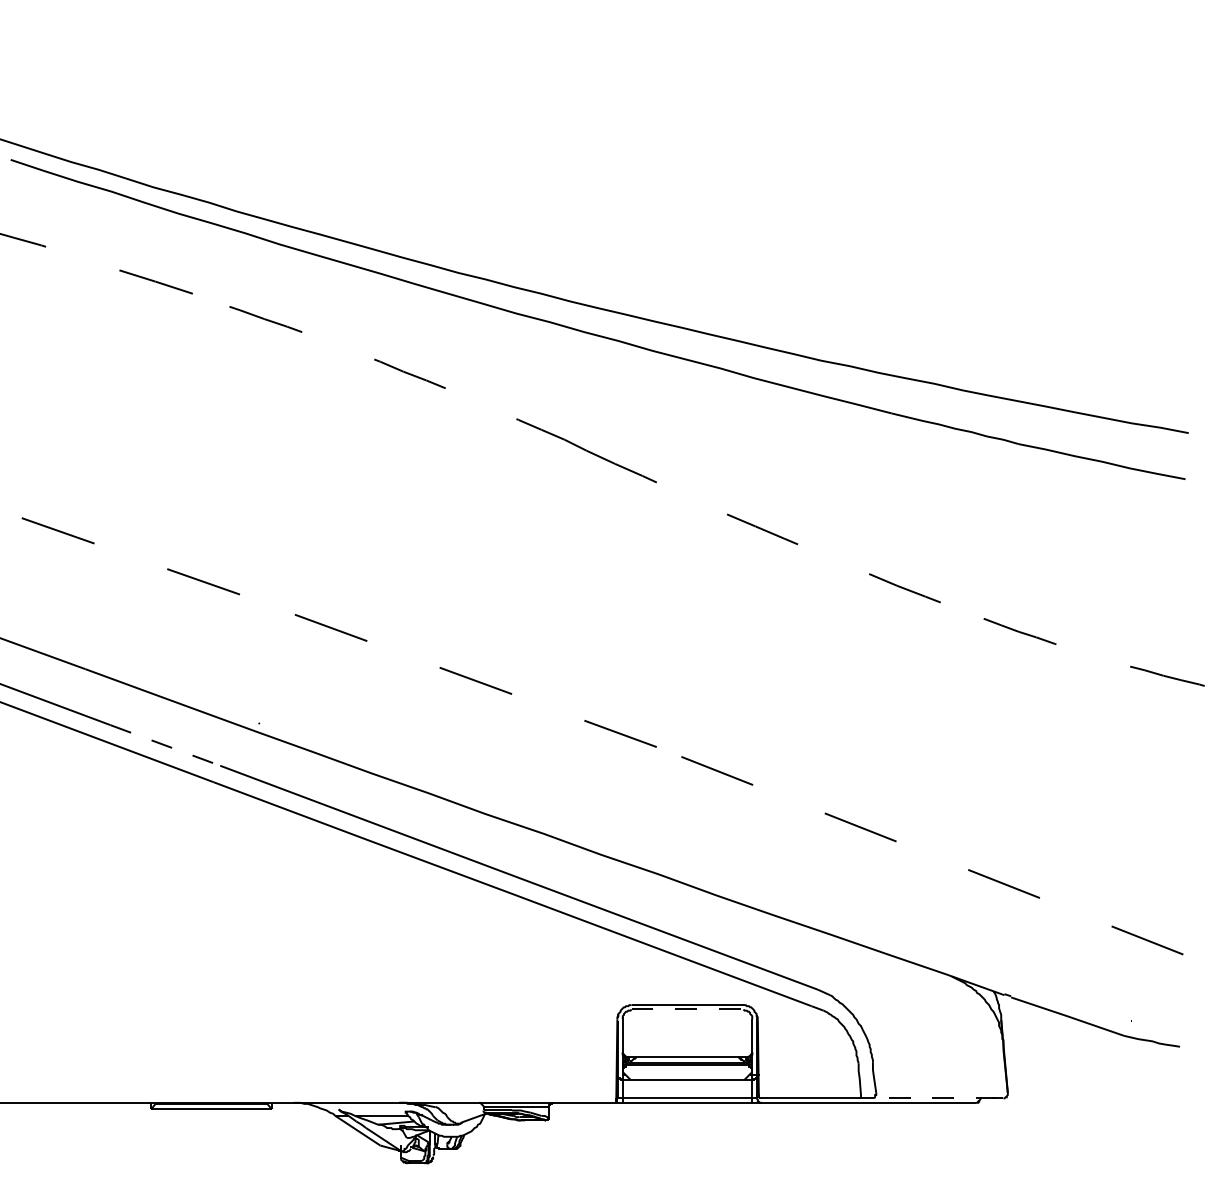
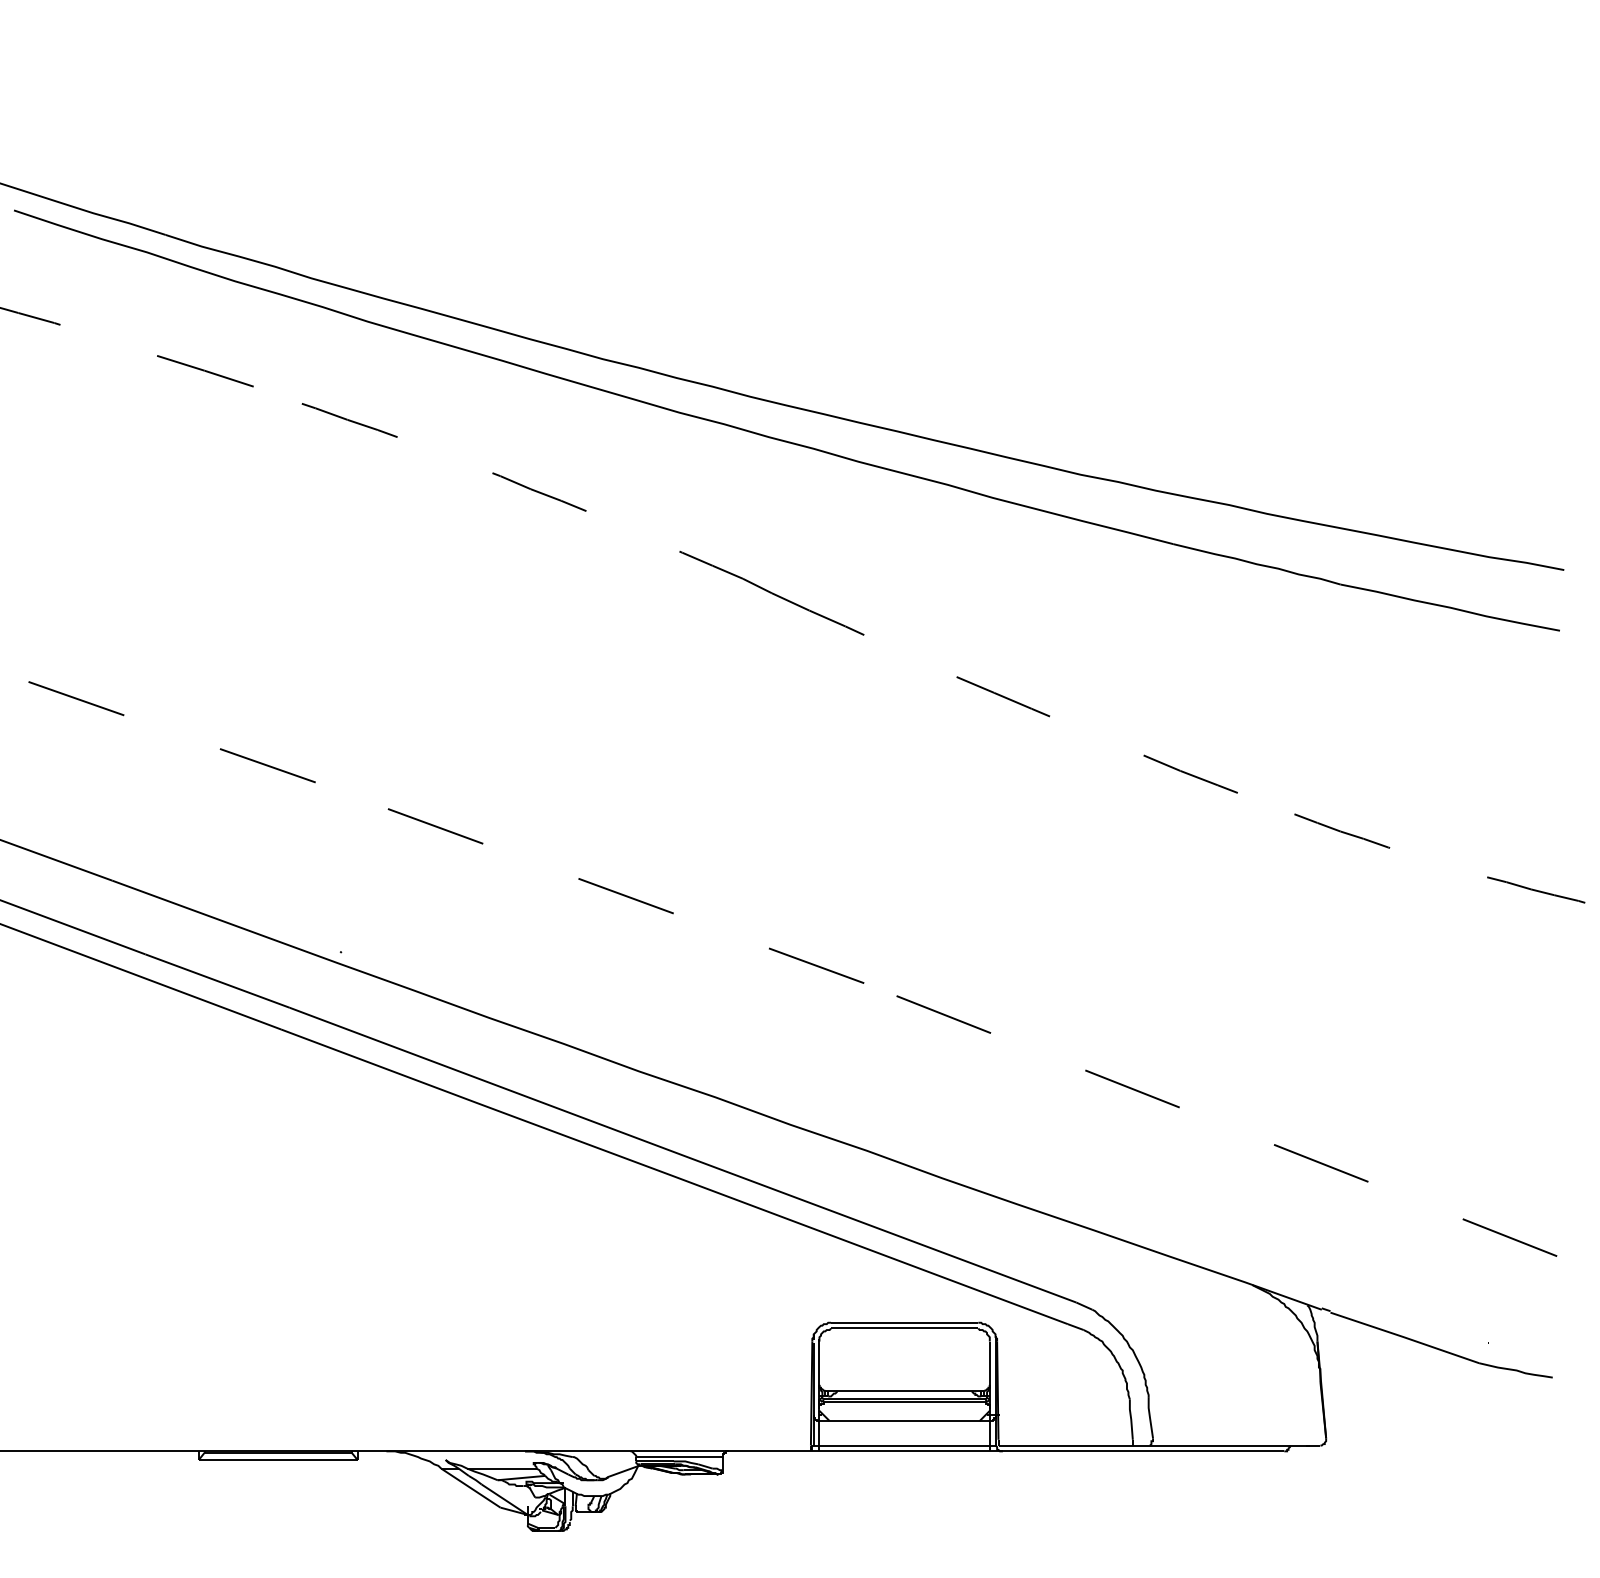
line: (165, 745) -> (217, 981), dashed -> solid
line: (687, 1009) -> (904, 1328), dashed -> solid
line: (935, 1098) -> (1231, 1445), dashed -> solid

